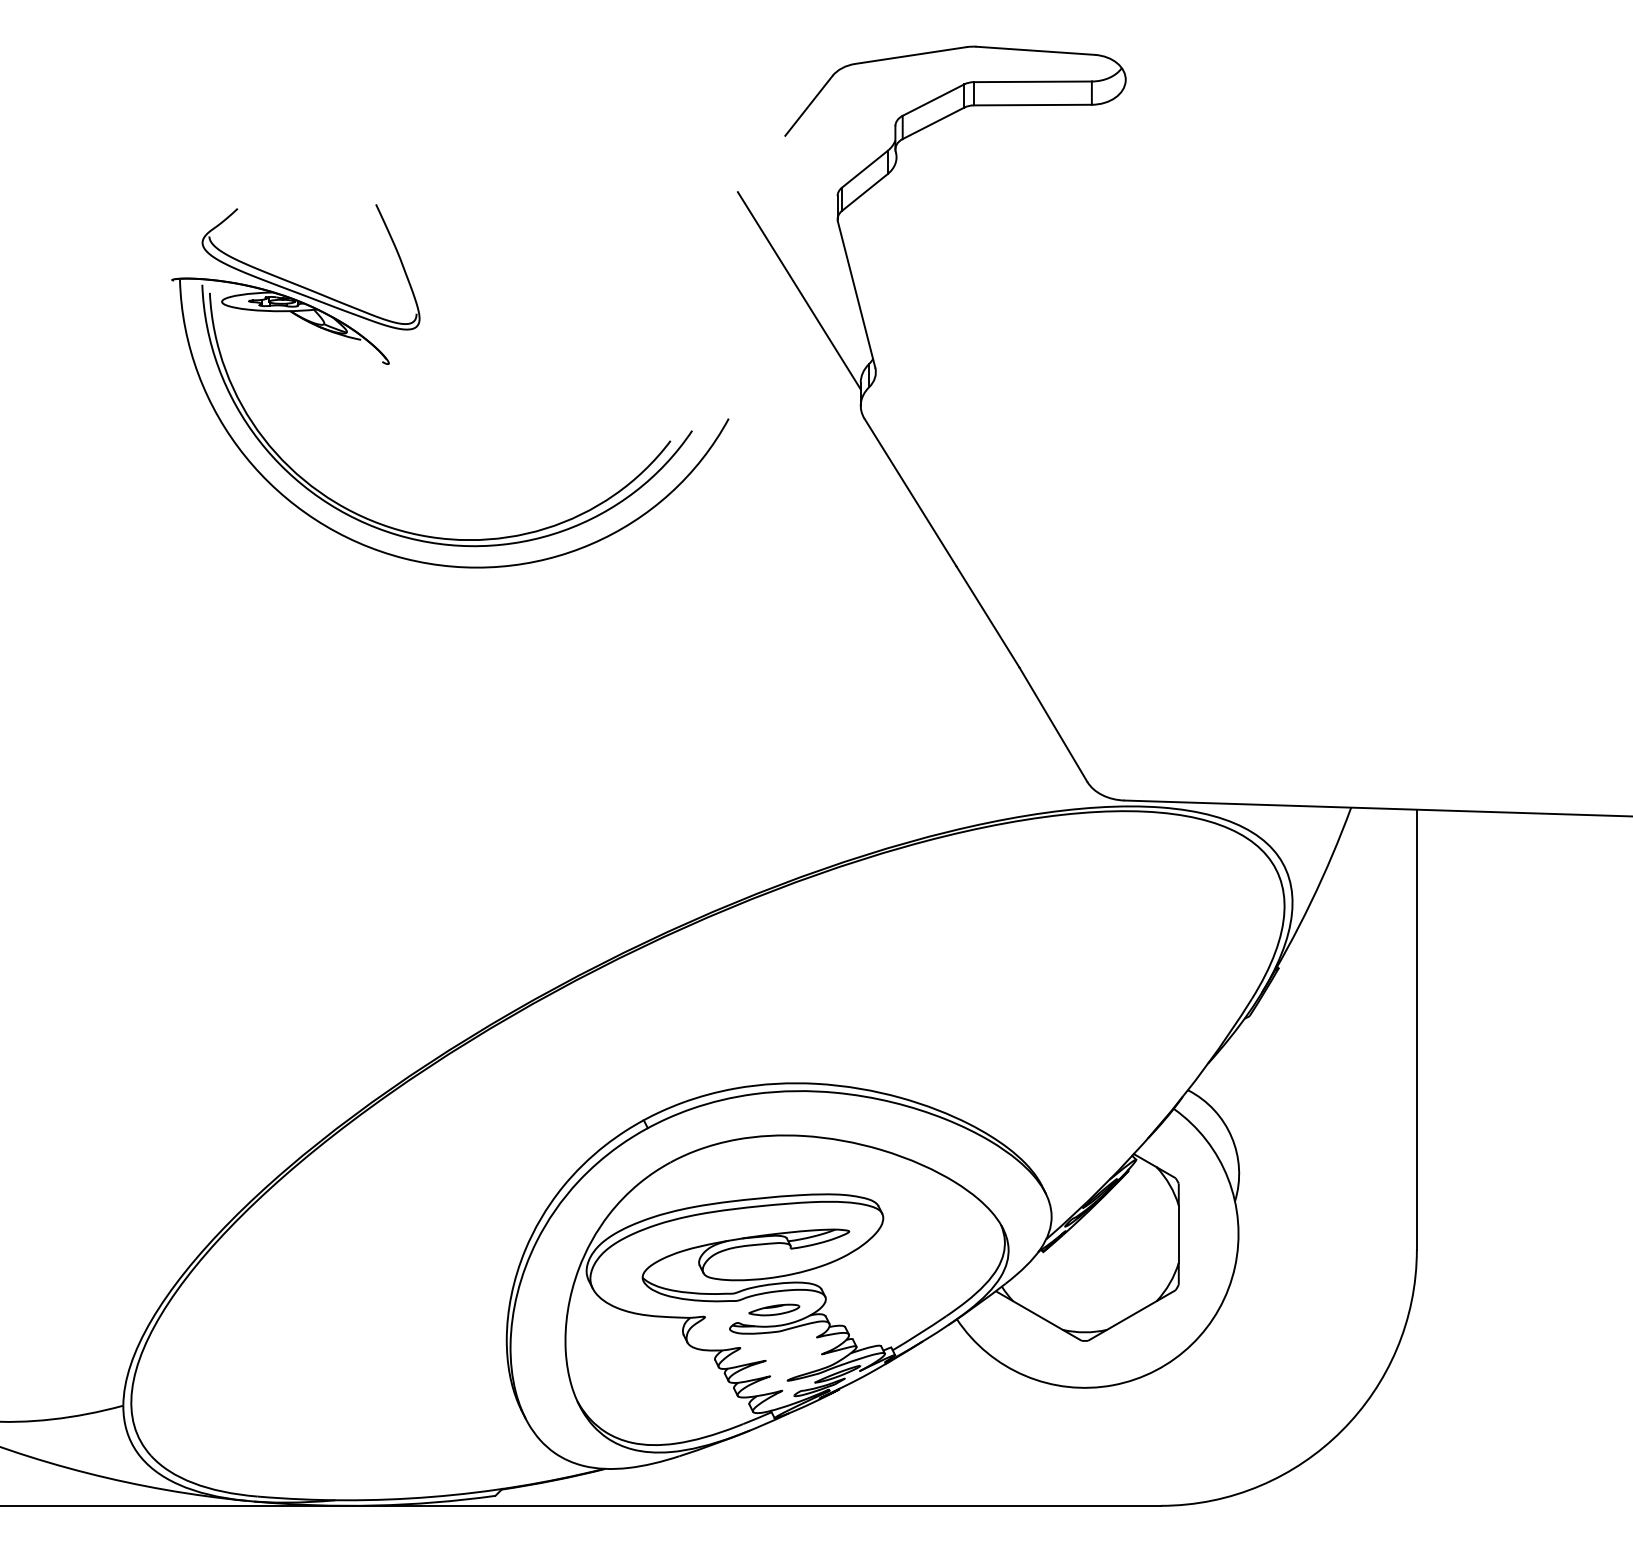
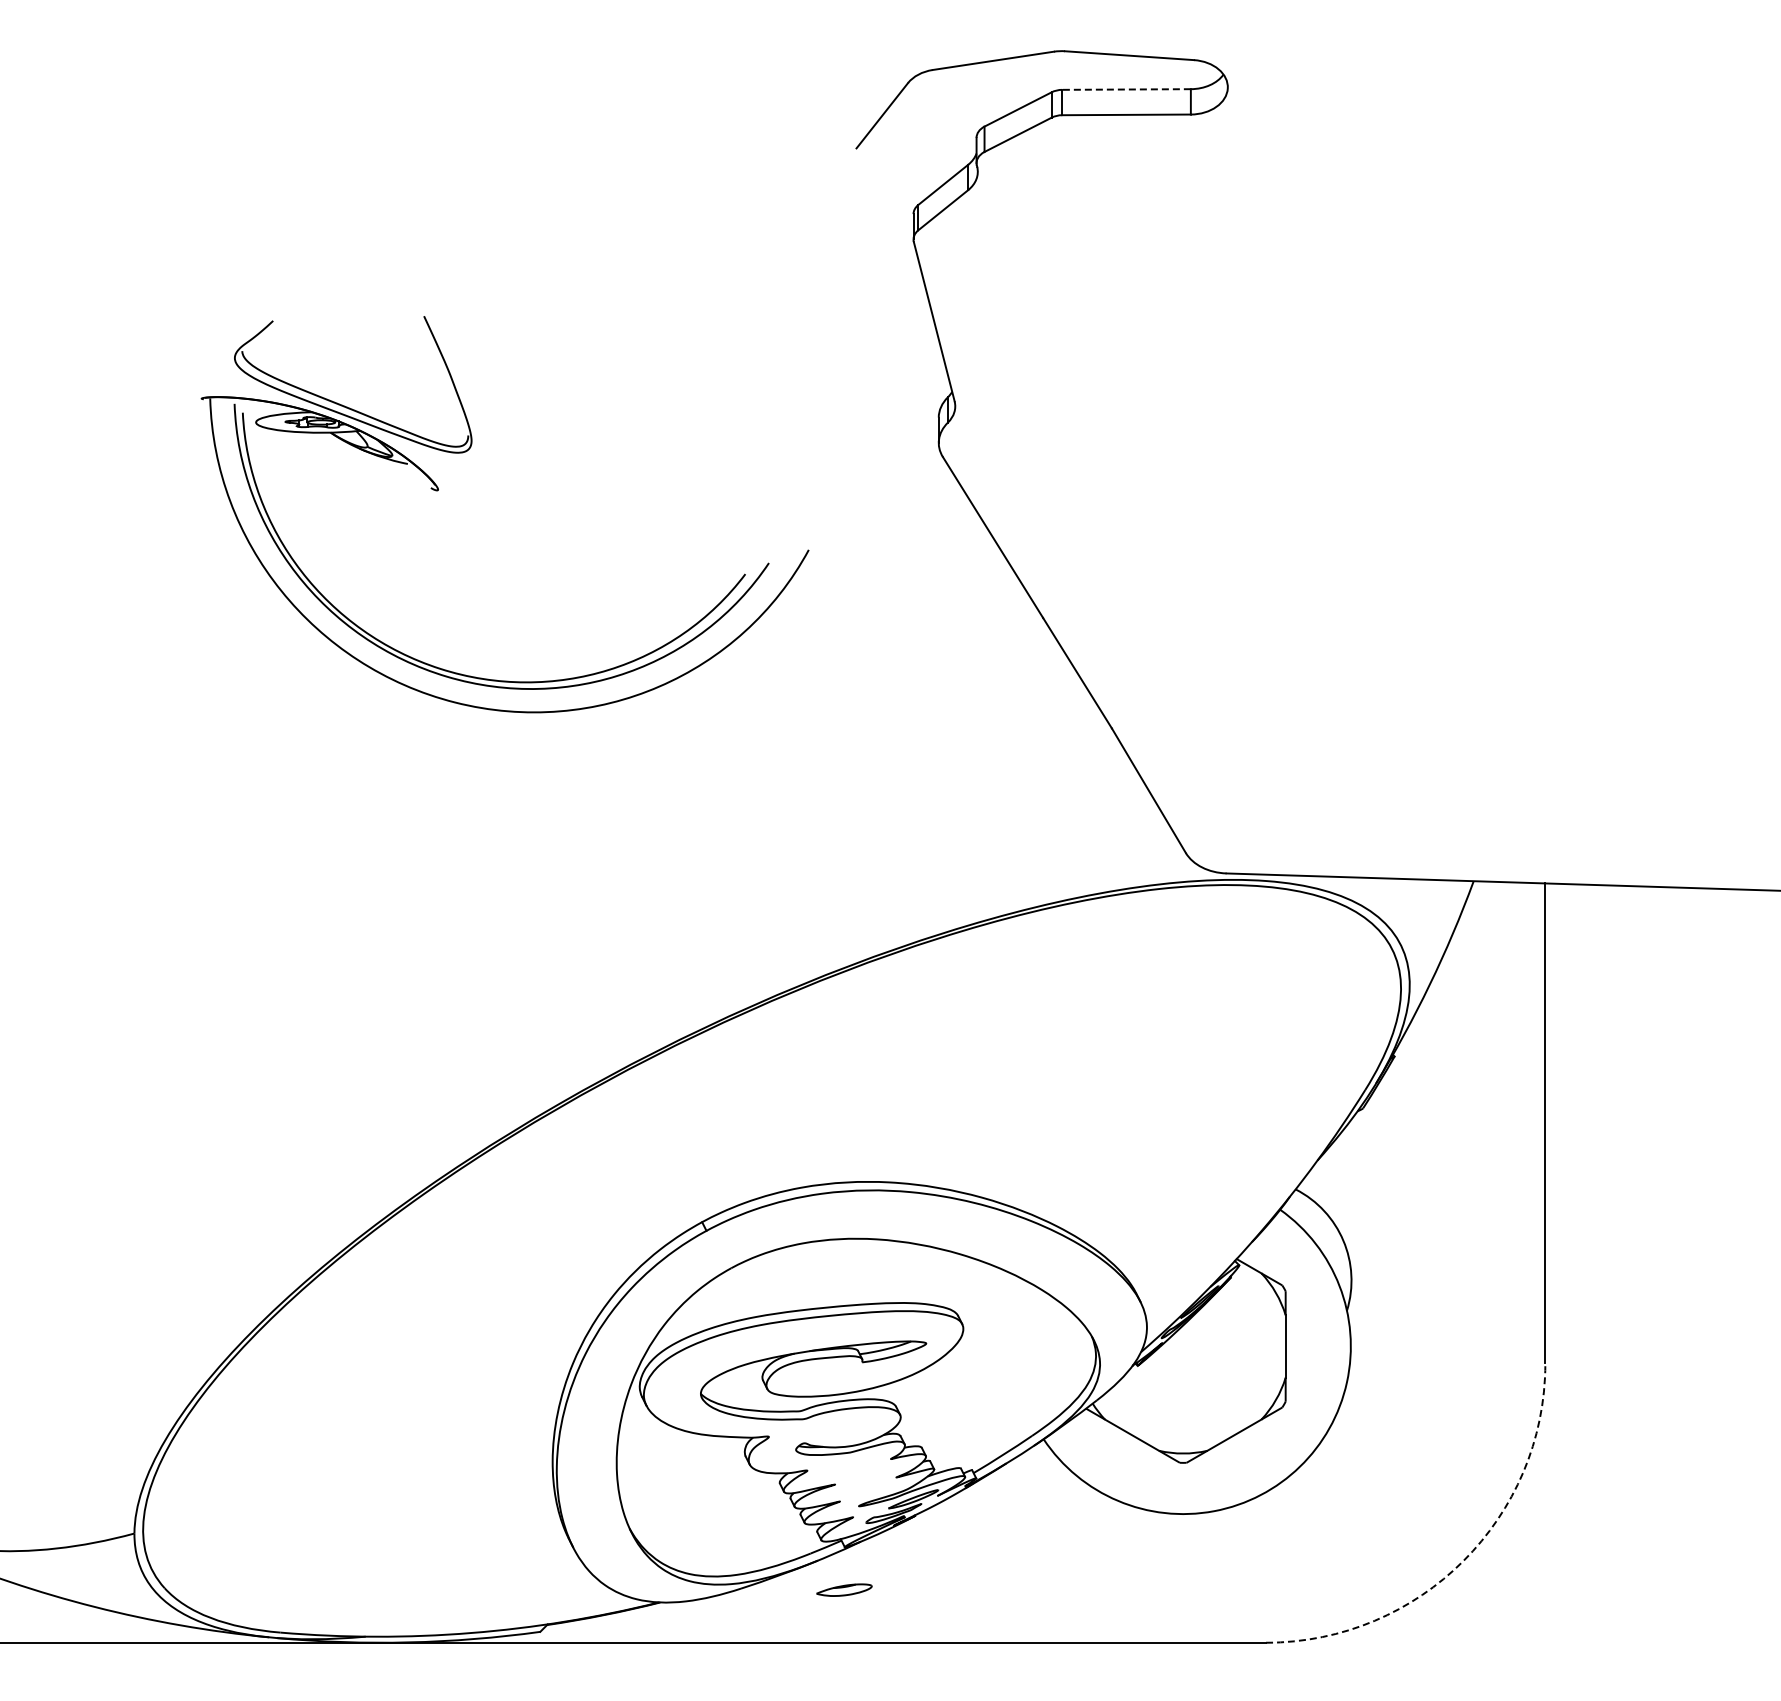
line: (1032, 81) -> (1126, 89), solid -> dashed
line: (799, 290) -> (871, 317), removed
part: (389, 364) -> (438, 490), moved
part: (774, 1309) -> (844, 1589), moved
arc: (1341, 1430) -> (1463, 1560), solid -> dashed

